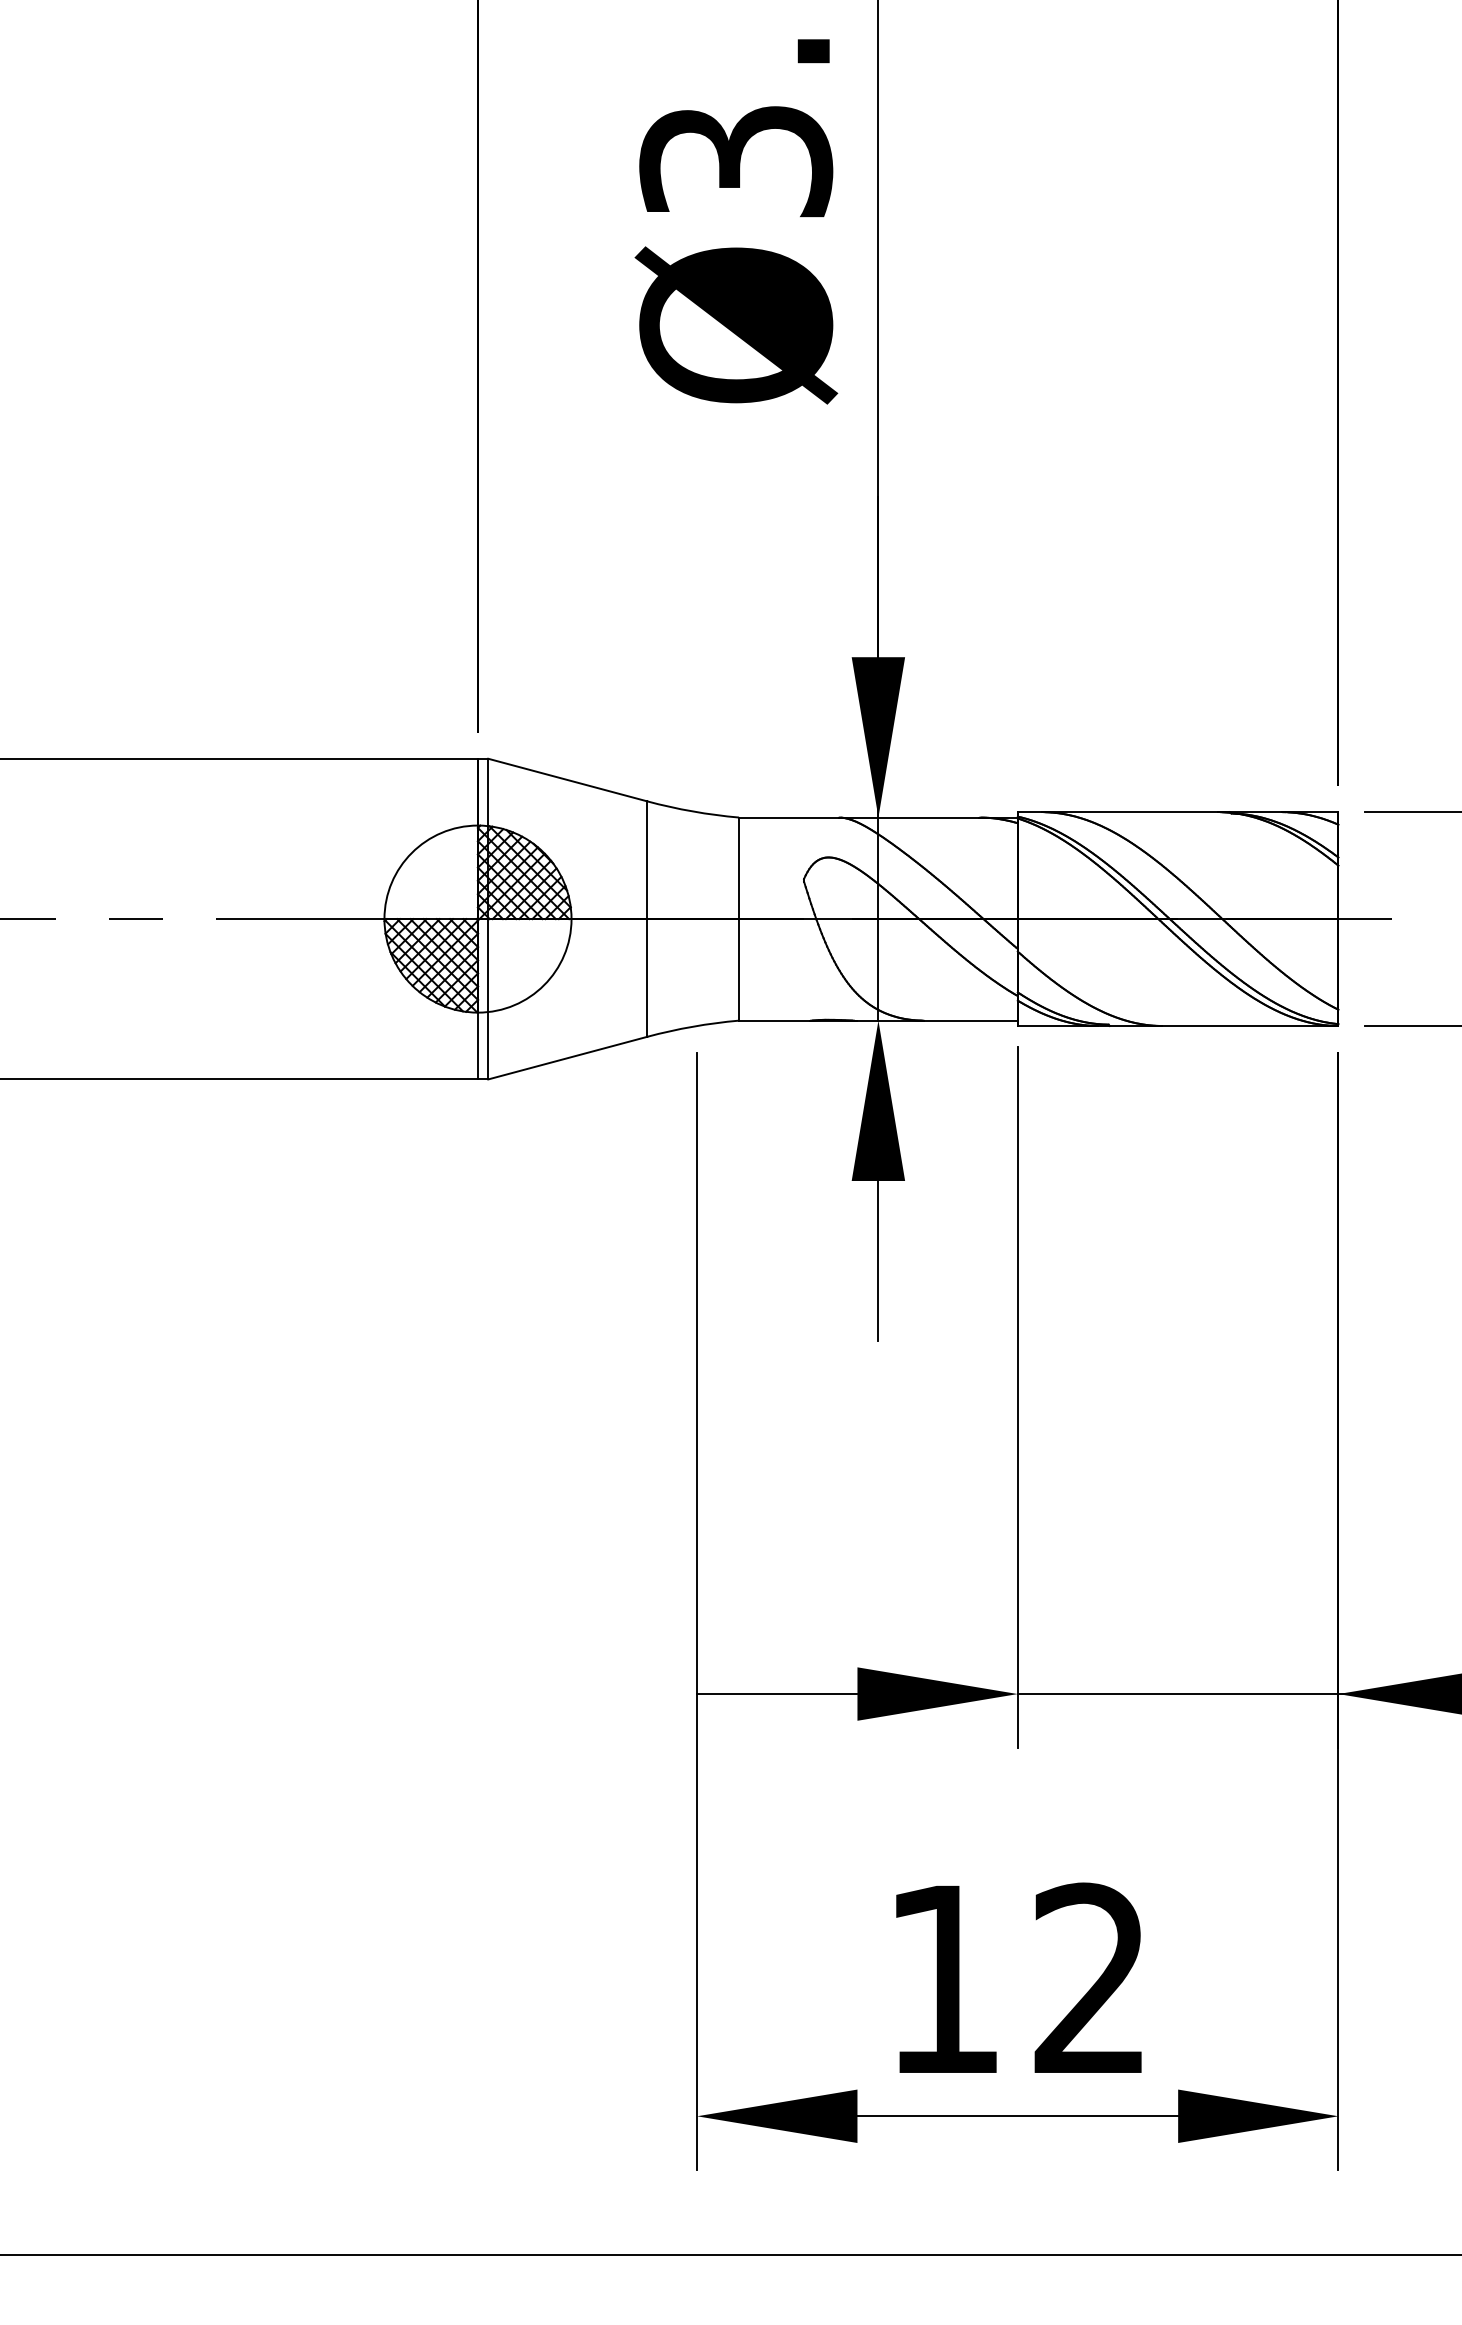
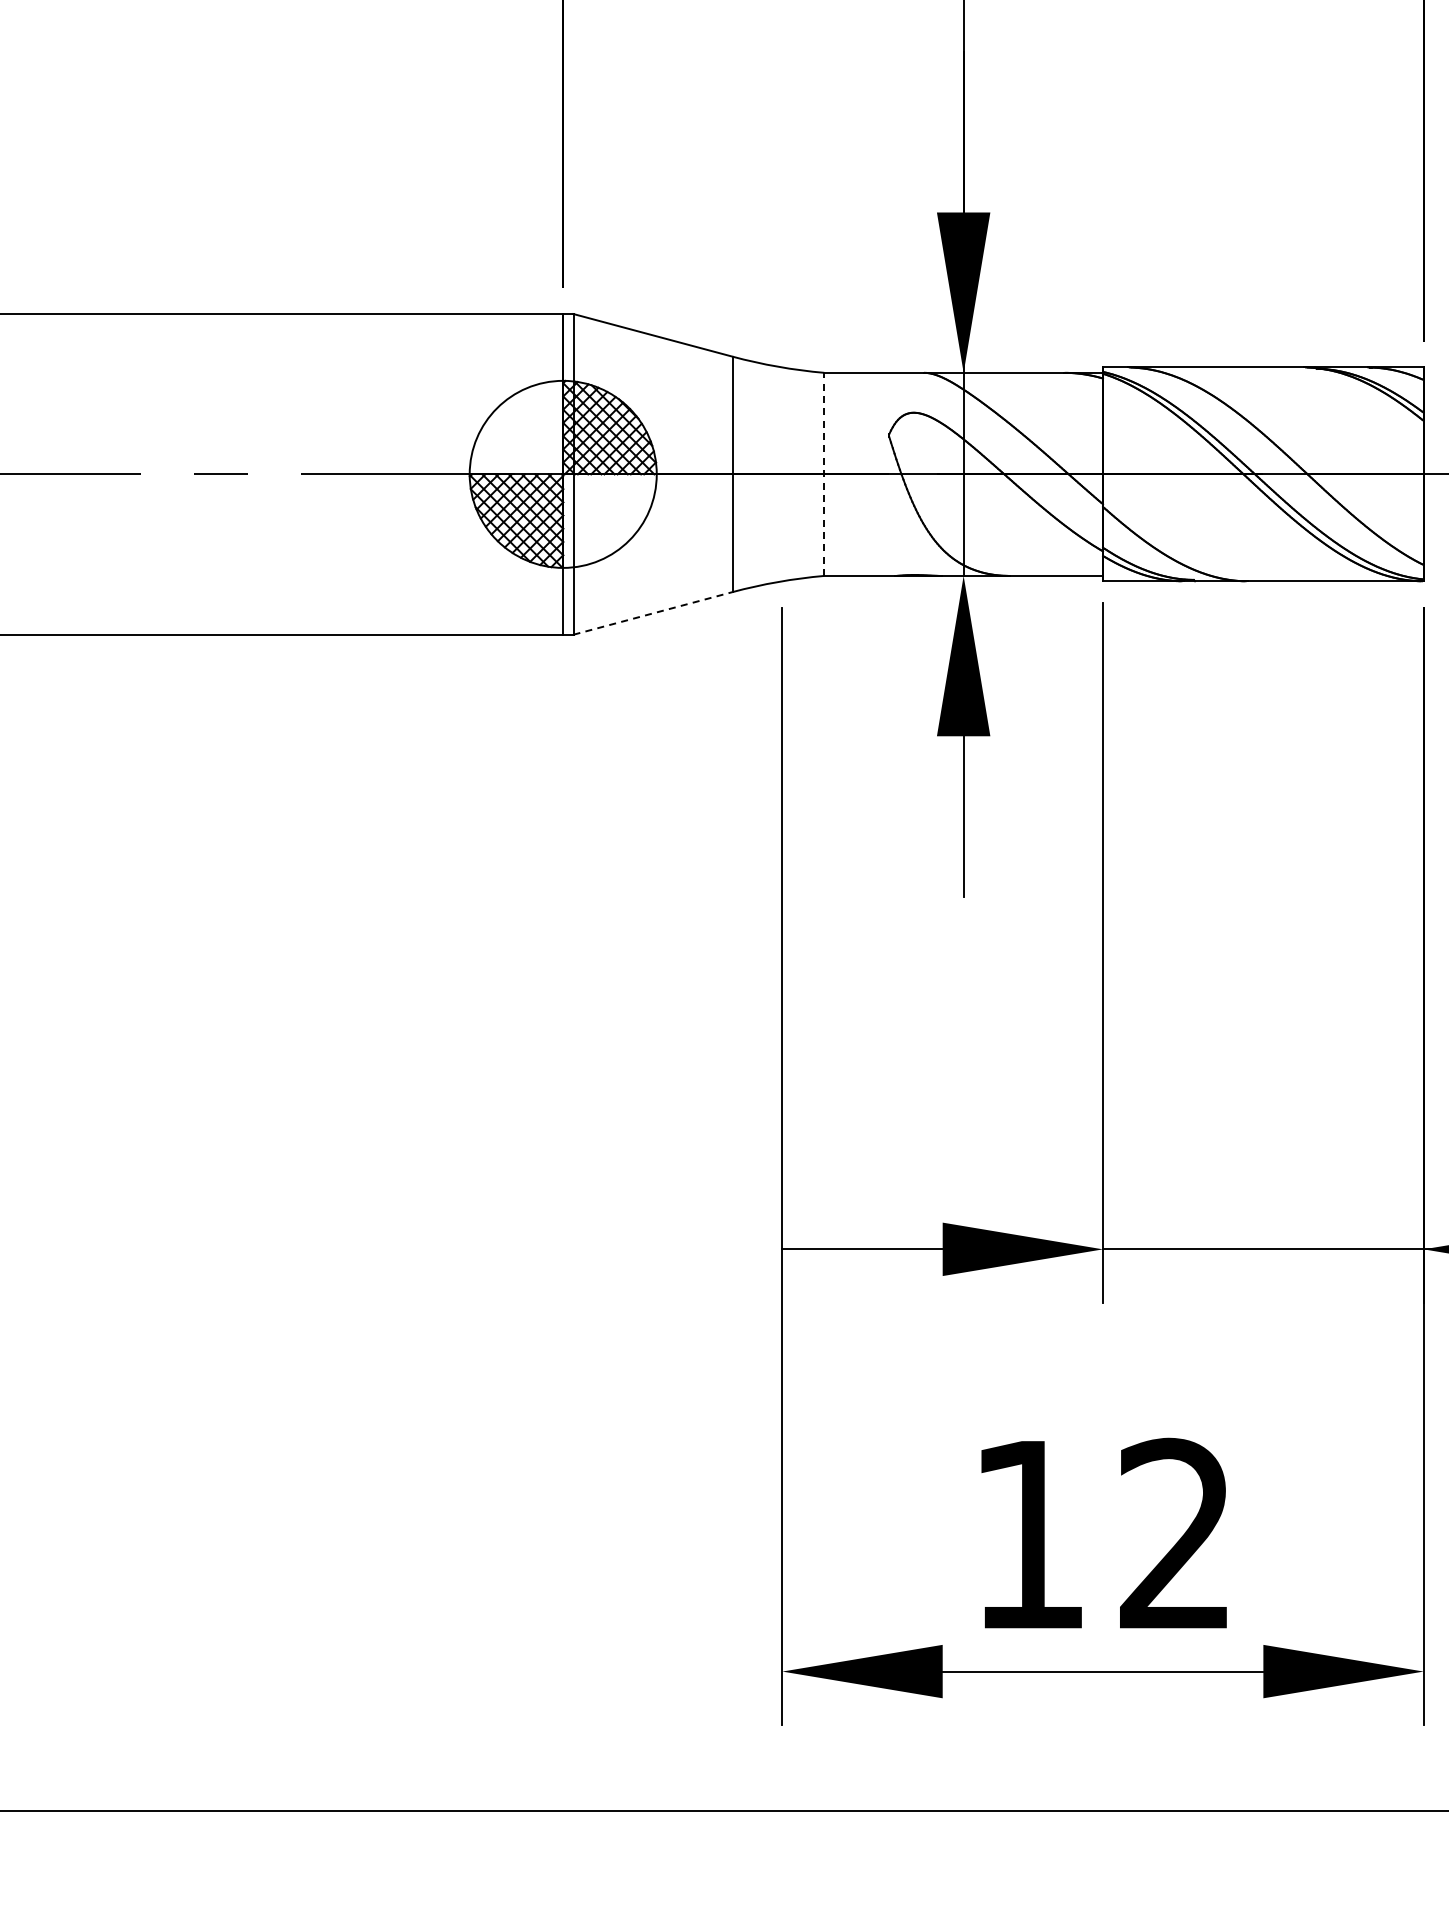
line: (739, 919) -> (824, 474), solid -> dashed
line: (568, 1058) -> (653, 613), solid -> dashed

